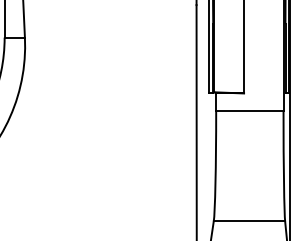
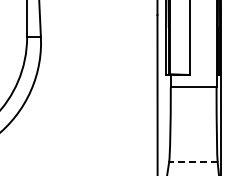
line: (248, 220) -> (192, 161), solid -> dashed

